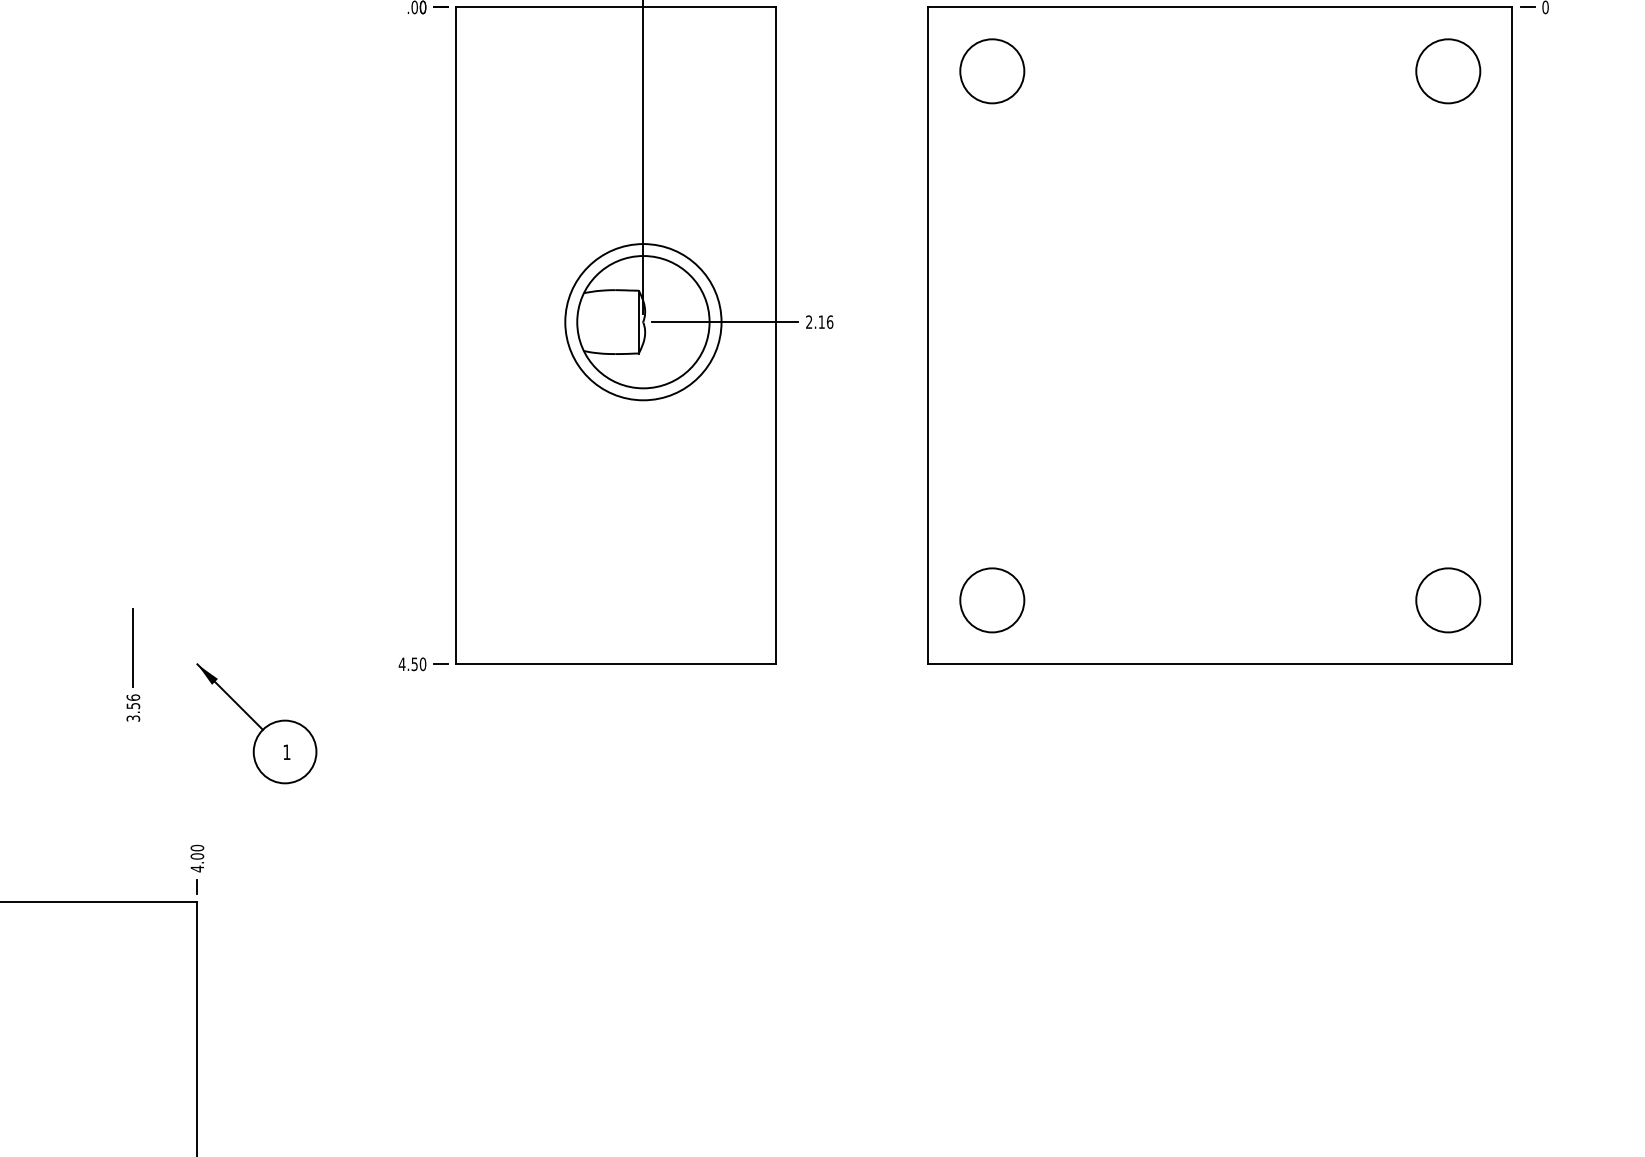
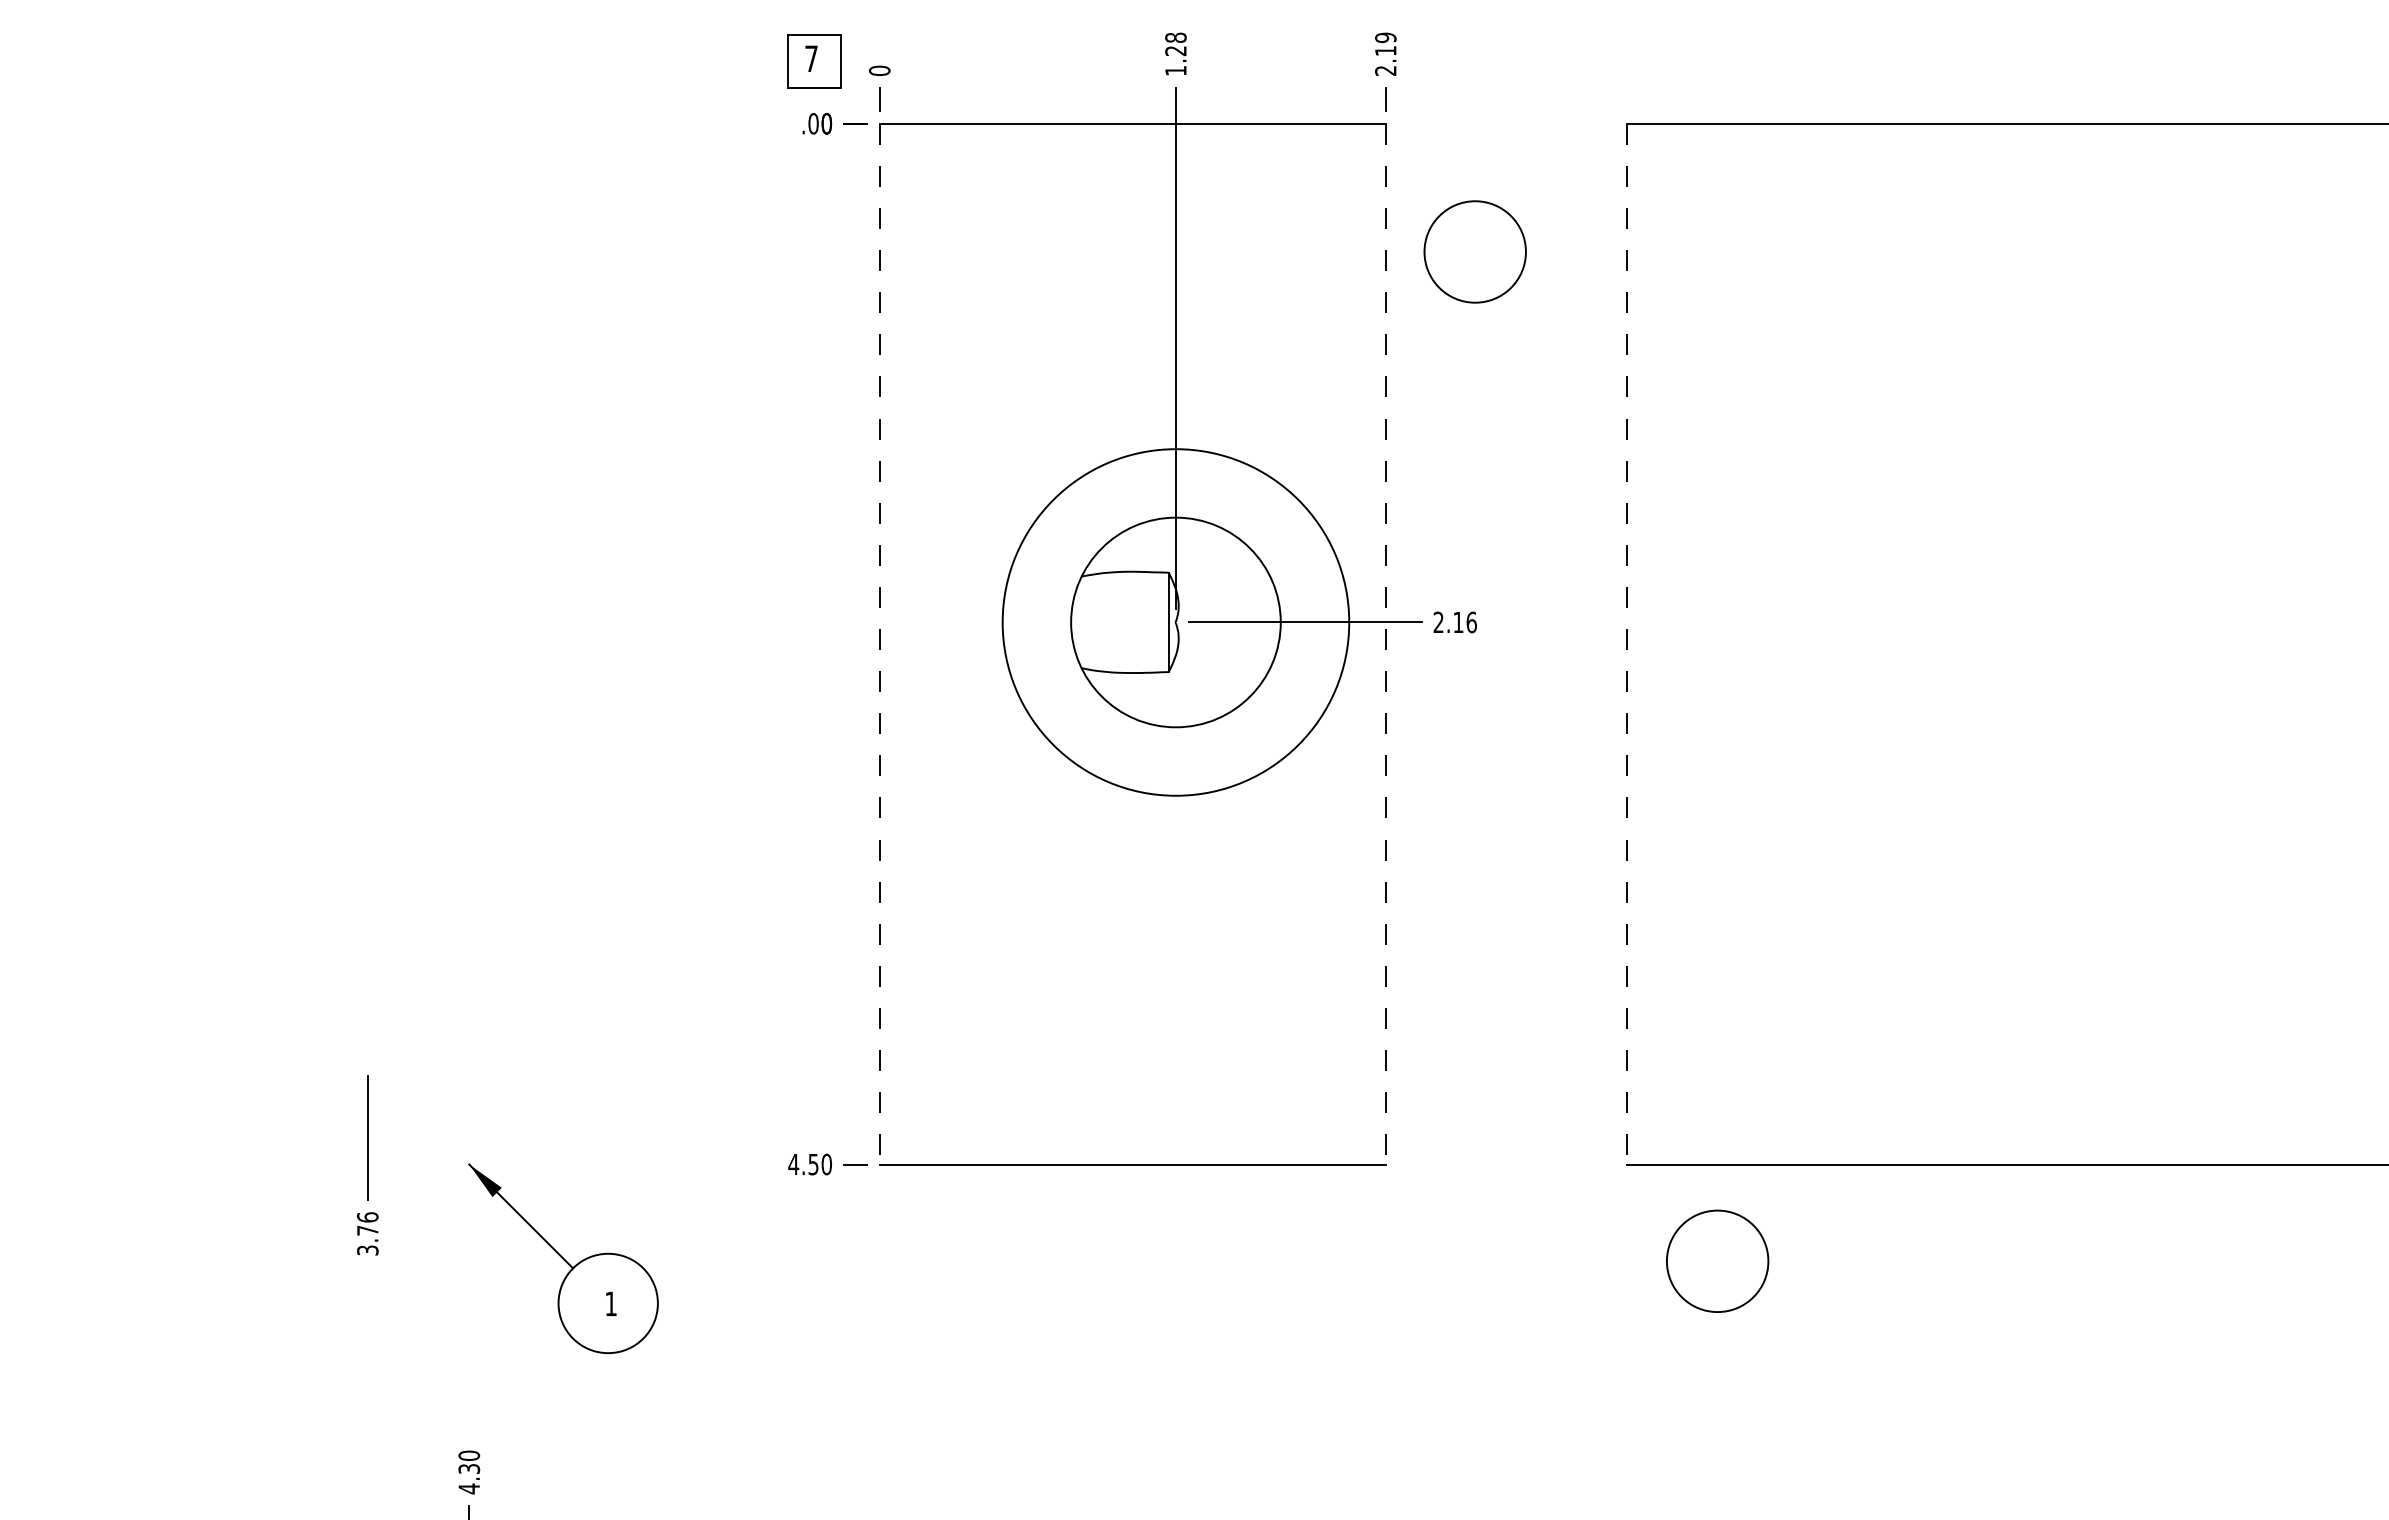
circle: (992, 71) -> (1475, 252), moved
circle: (643, 322) -> (1176, 622), size x1.4
line: (456, 336) -> (879, 645), solid -> dashed
line: (775, 336) -> (1385, 645), solid -> dashed
line: (928, 336) -> (1627, 645), solid -> dashed
circle: (992, 600) -> (1717, 1261), moved
text: (133, 706) -> (368, 1231), 3.56 -> 3.76
text: (197, 856) -> (469, 1469), 4.00 -> 4.30

